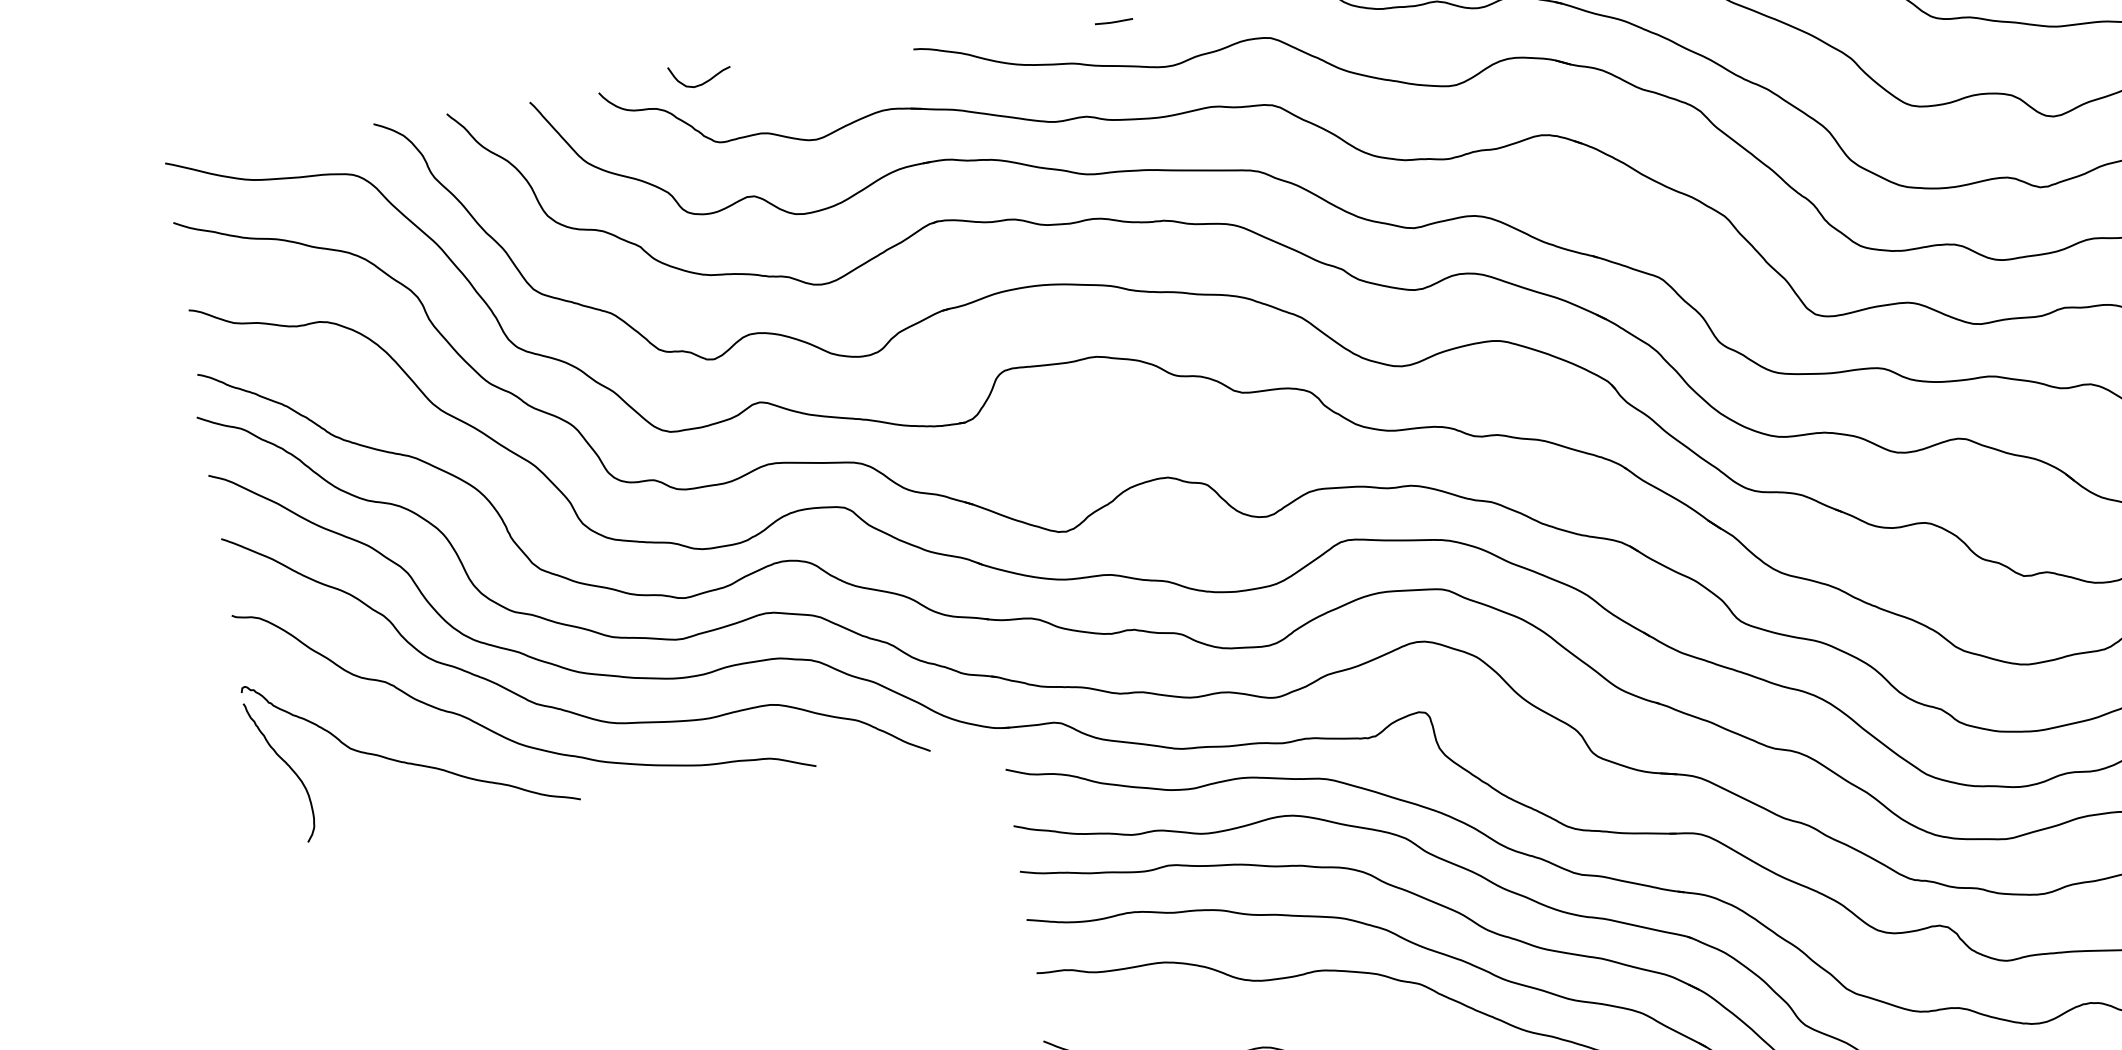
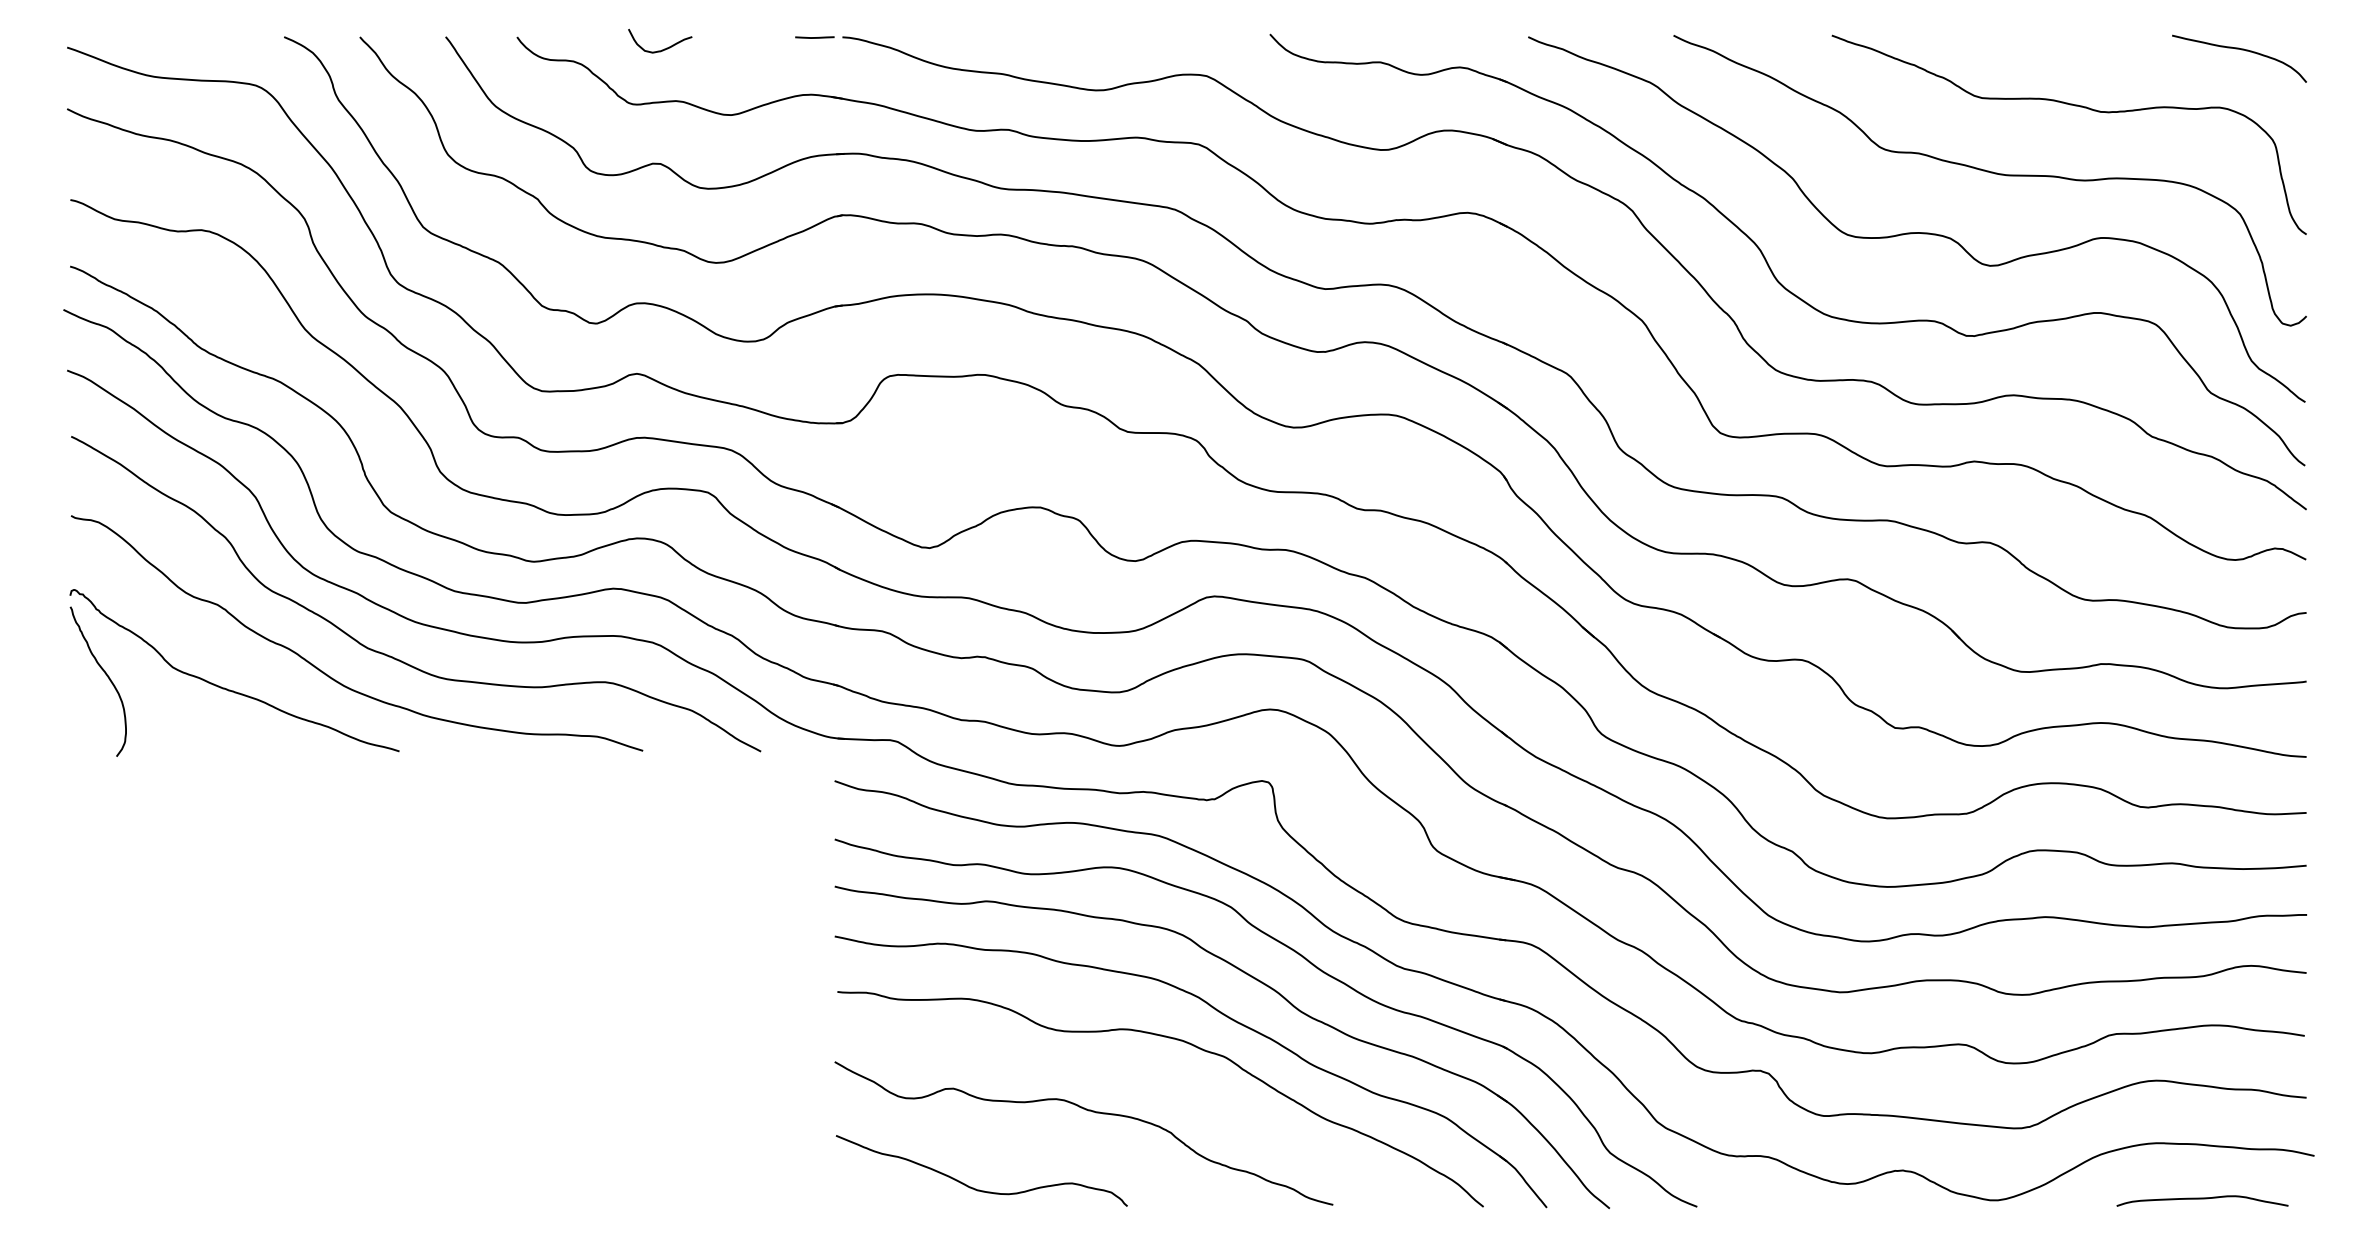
line: (1113, 21) -> (814, 37), moved
curve: (705, 81) -> (664, 48), moved

